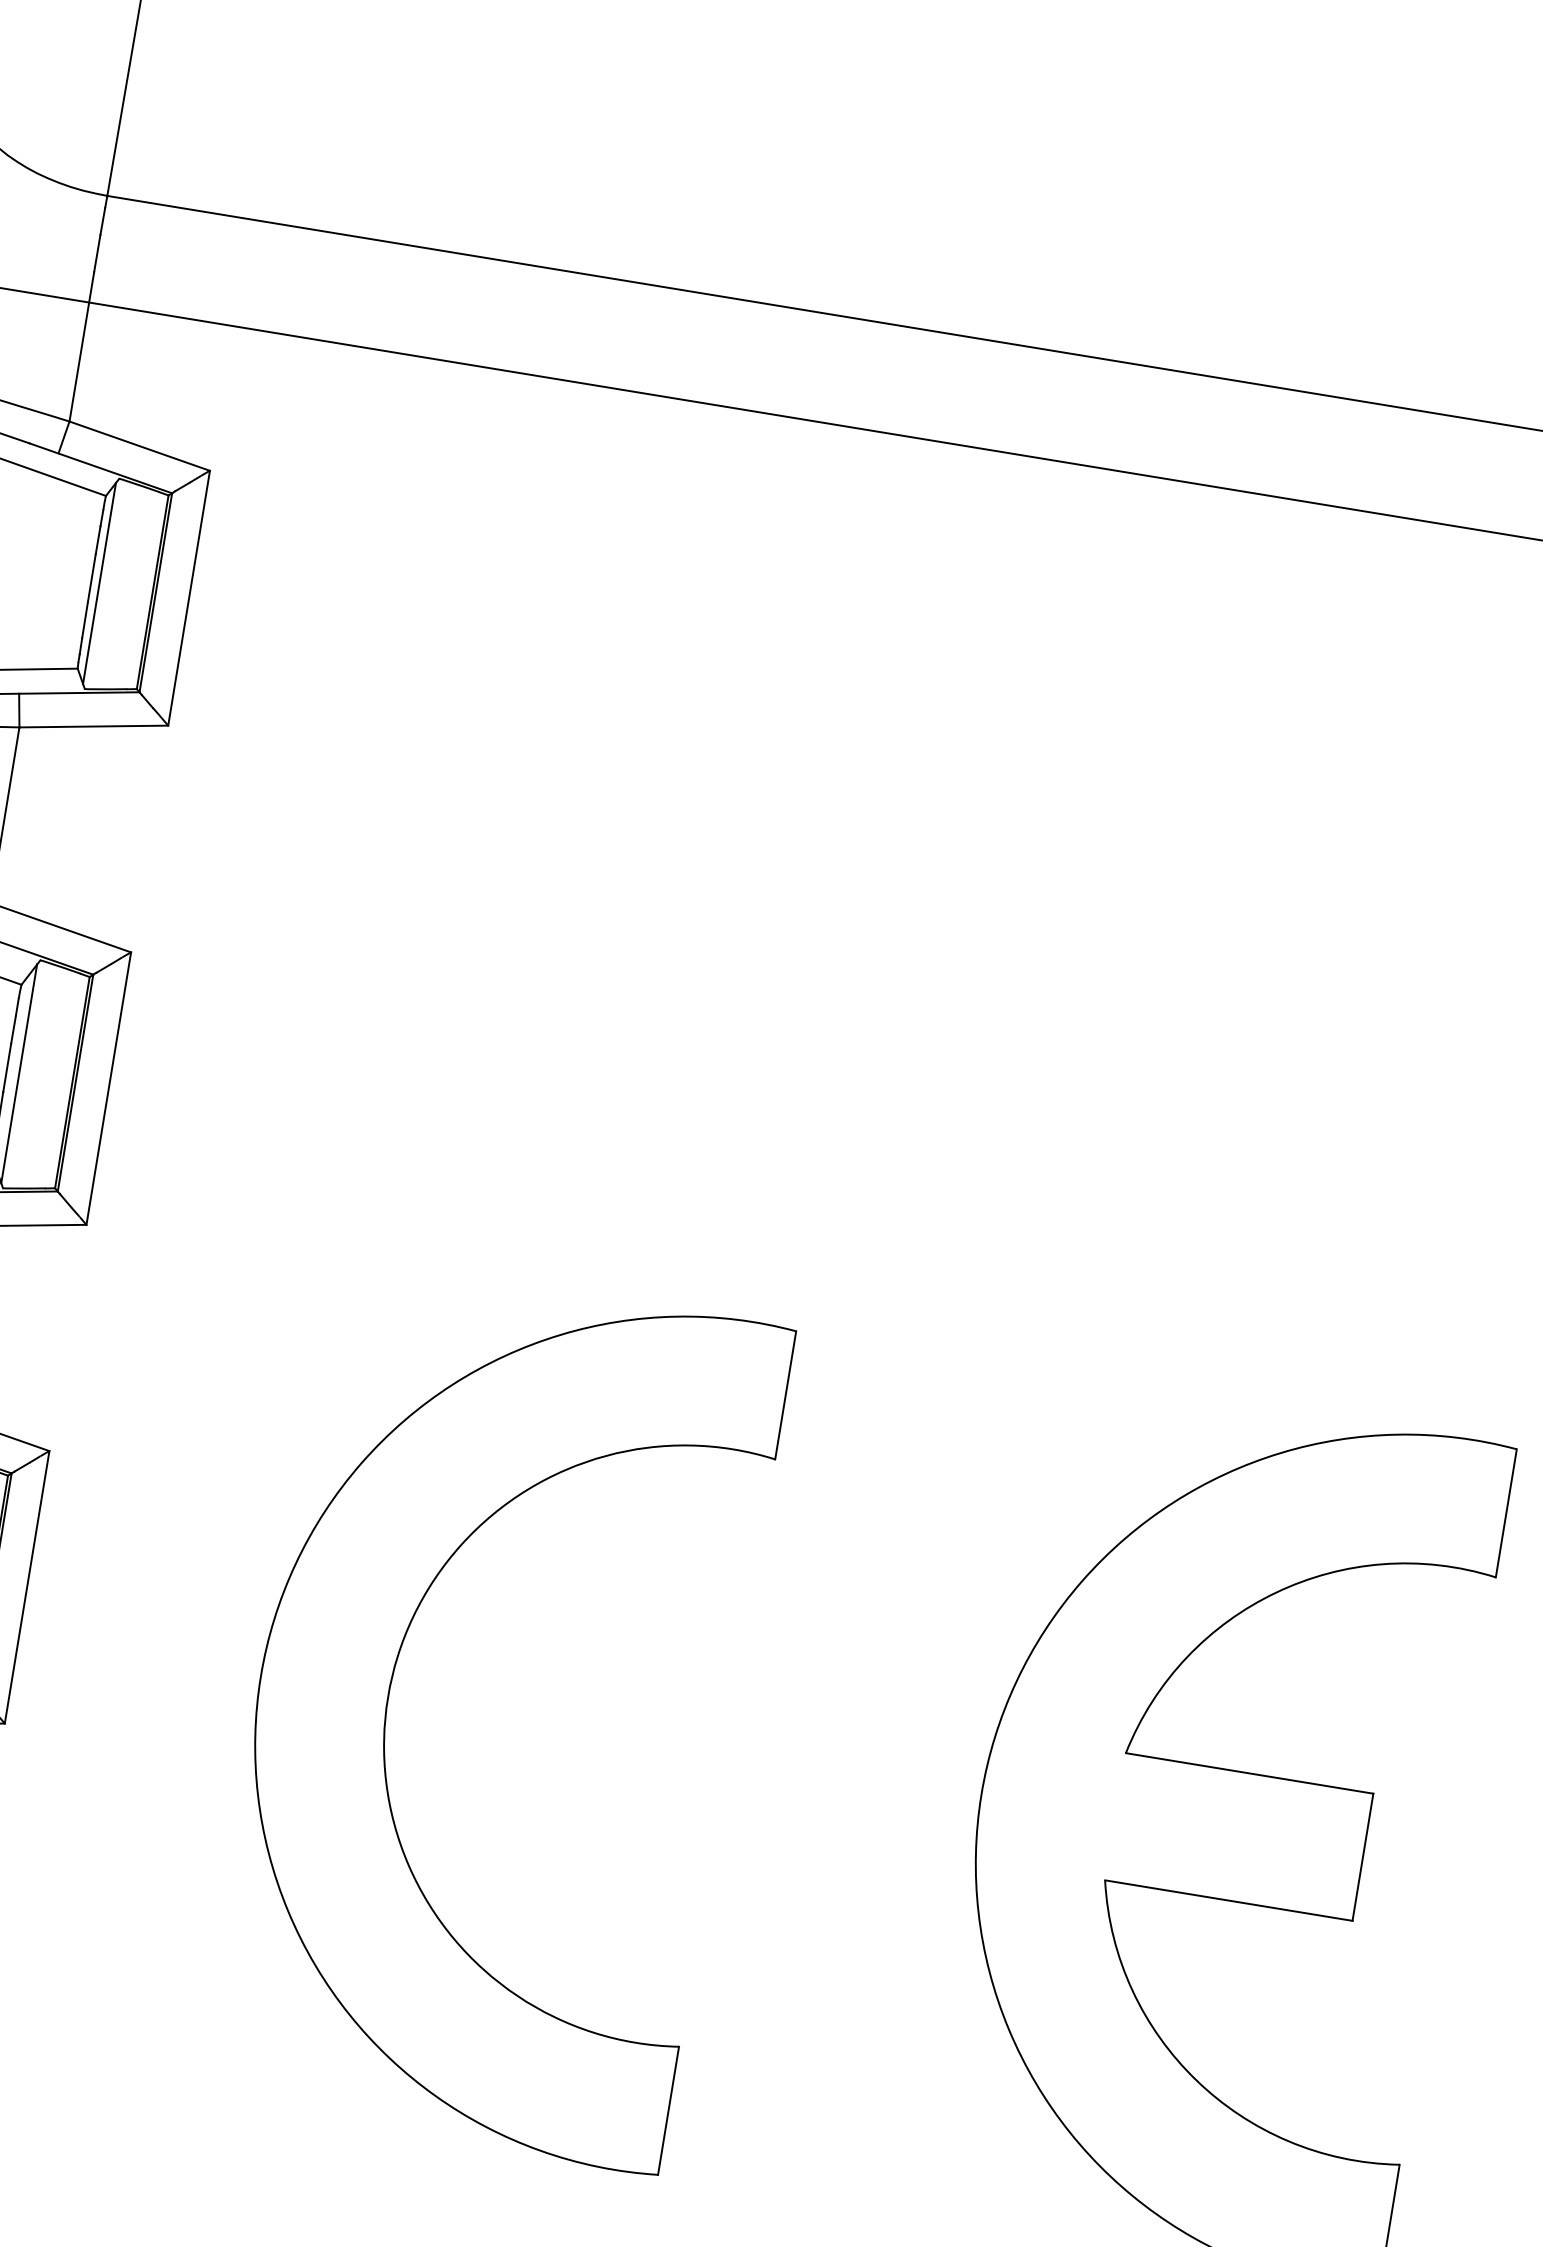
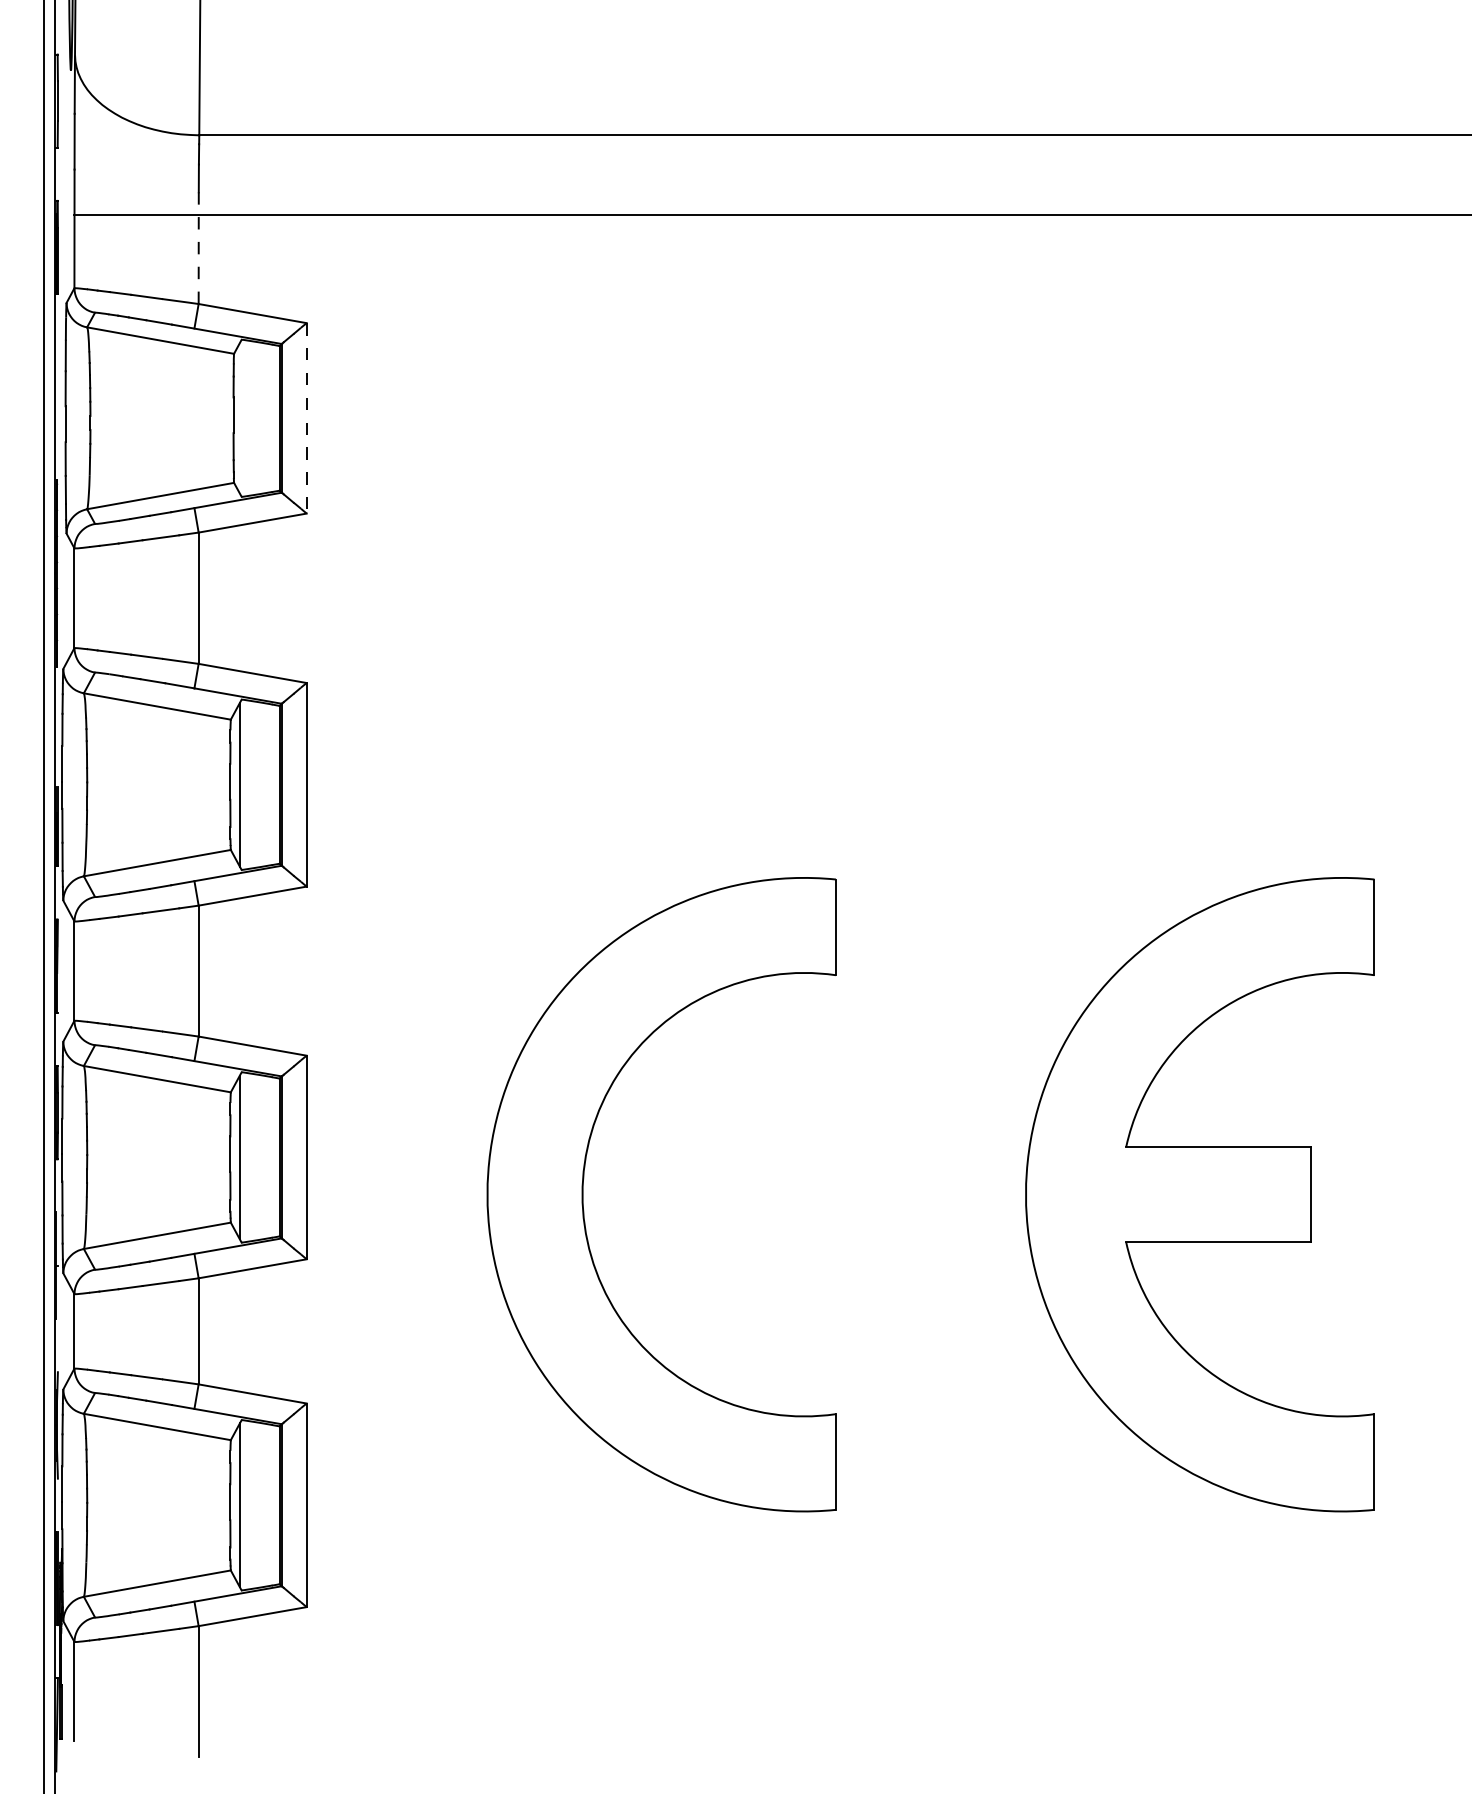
line: (81, 347) -> (198, 248), solid -> dashed
line: (99, 583) -> (239, 418), removed
line: (188, 598) -> (306, 418), solid -> dashed

